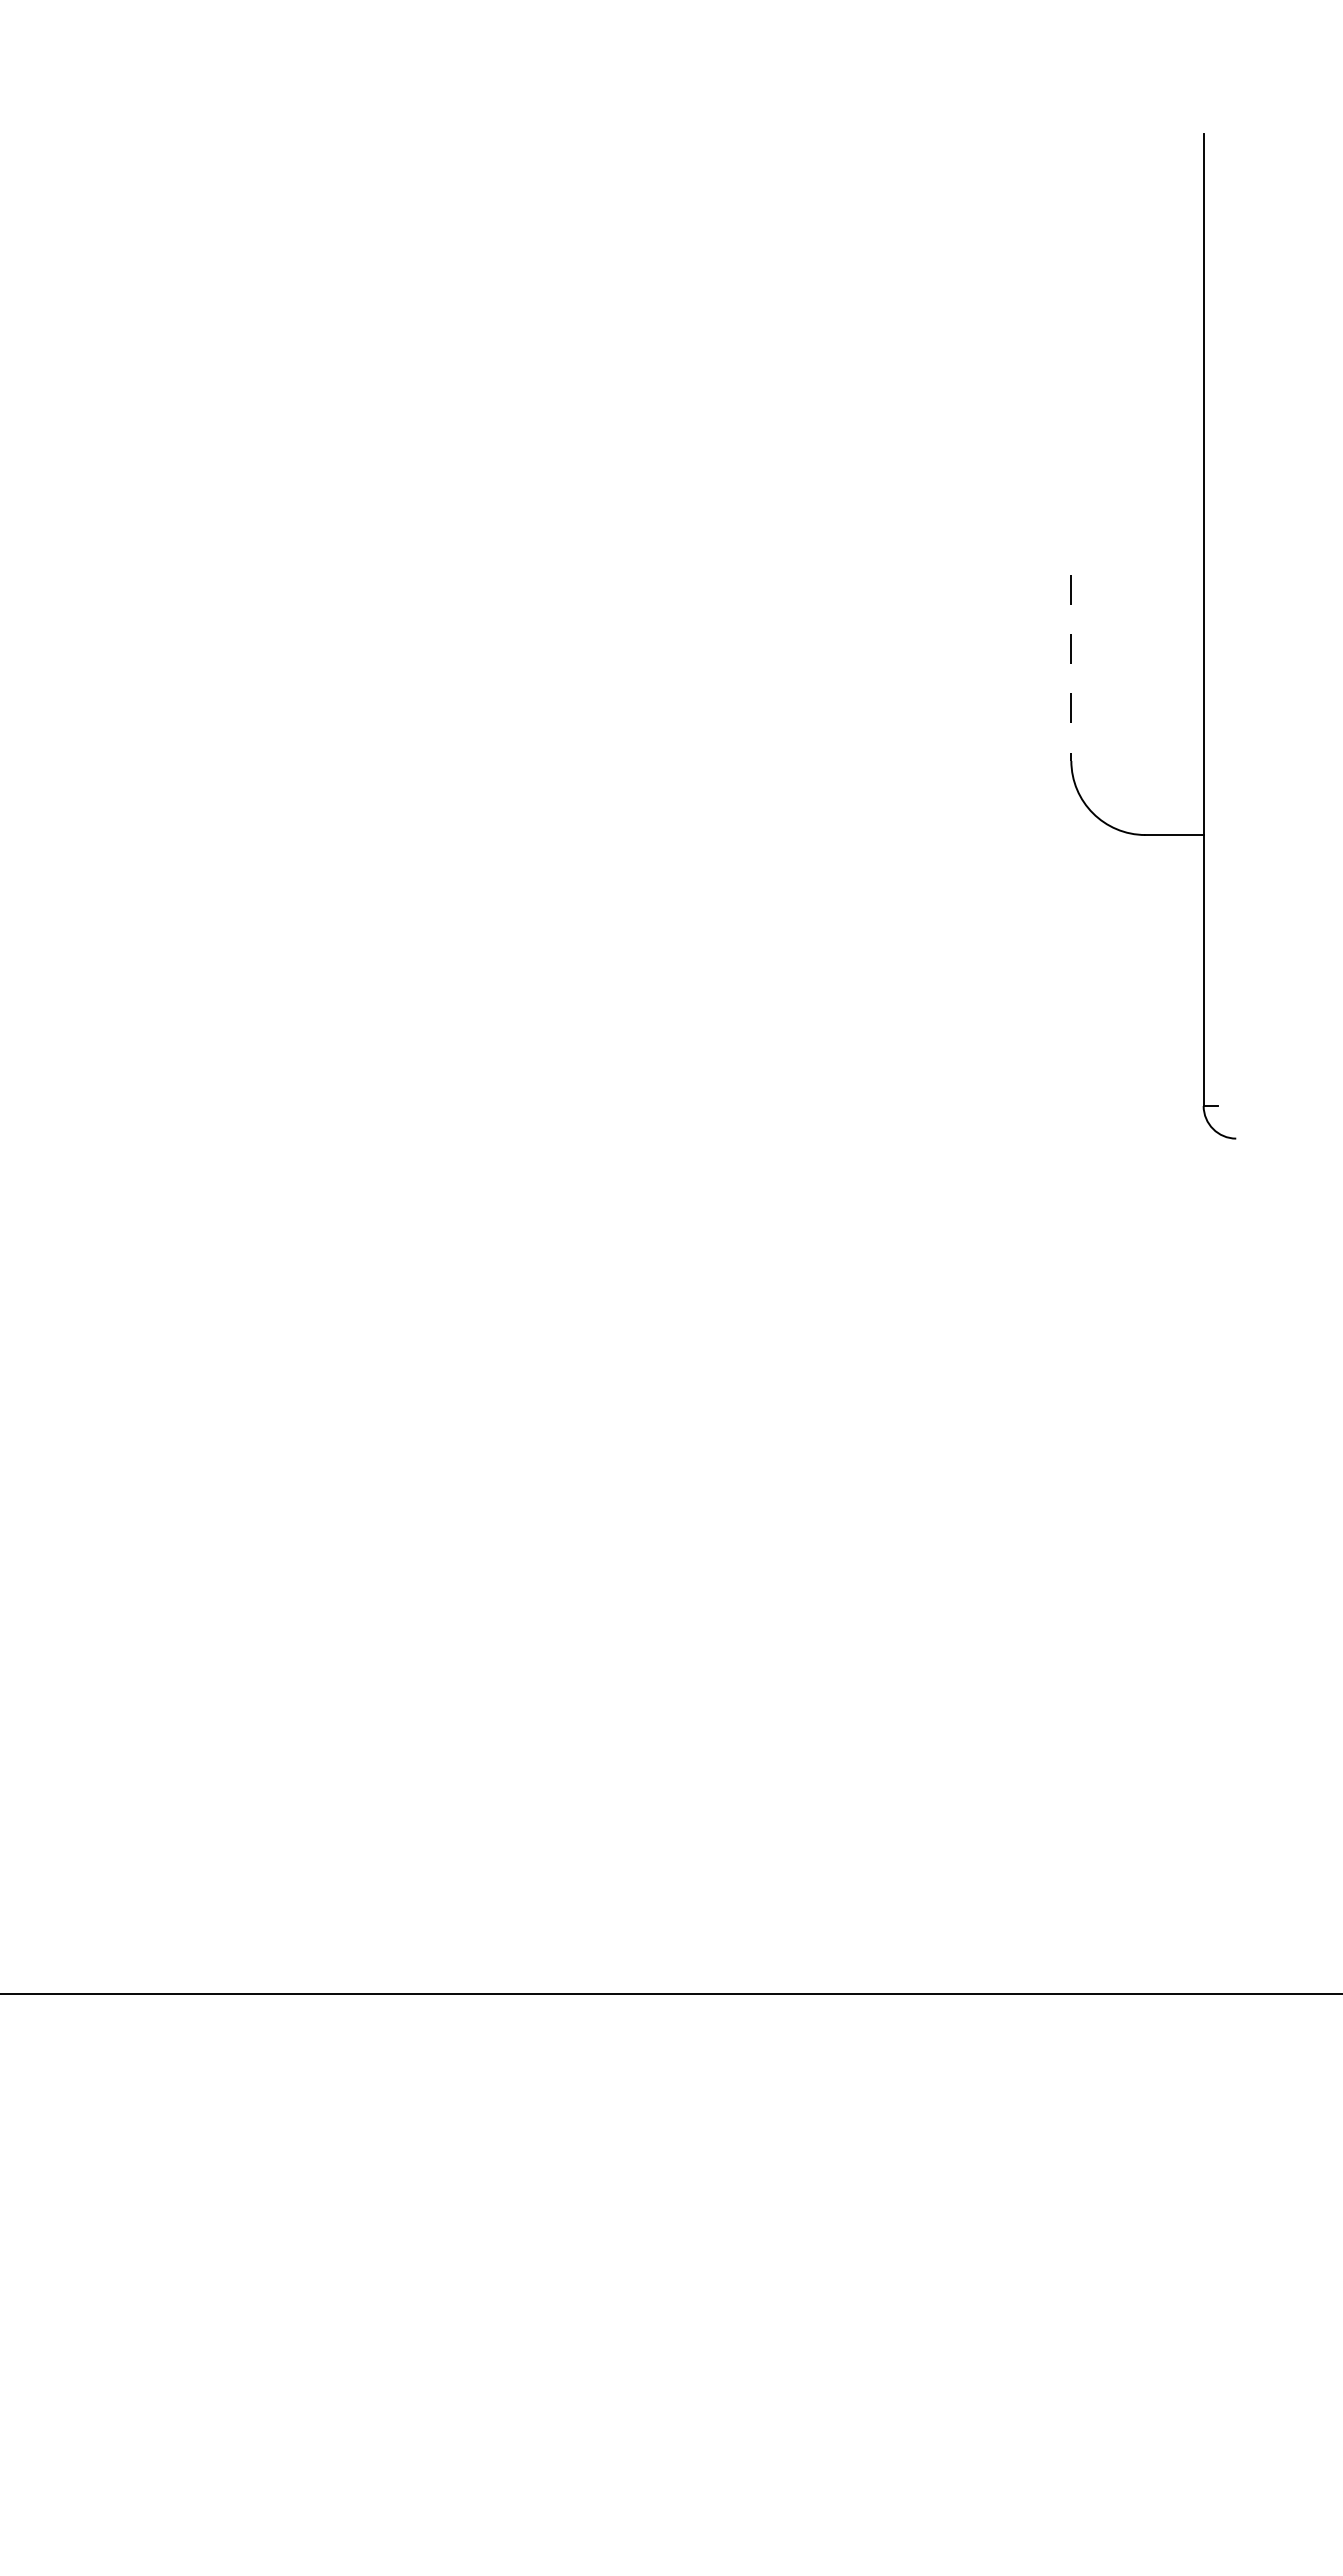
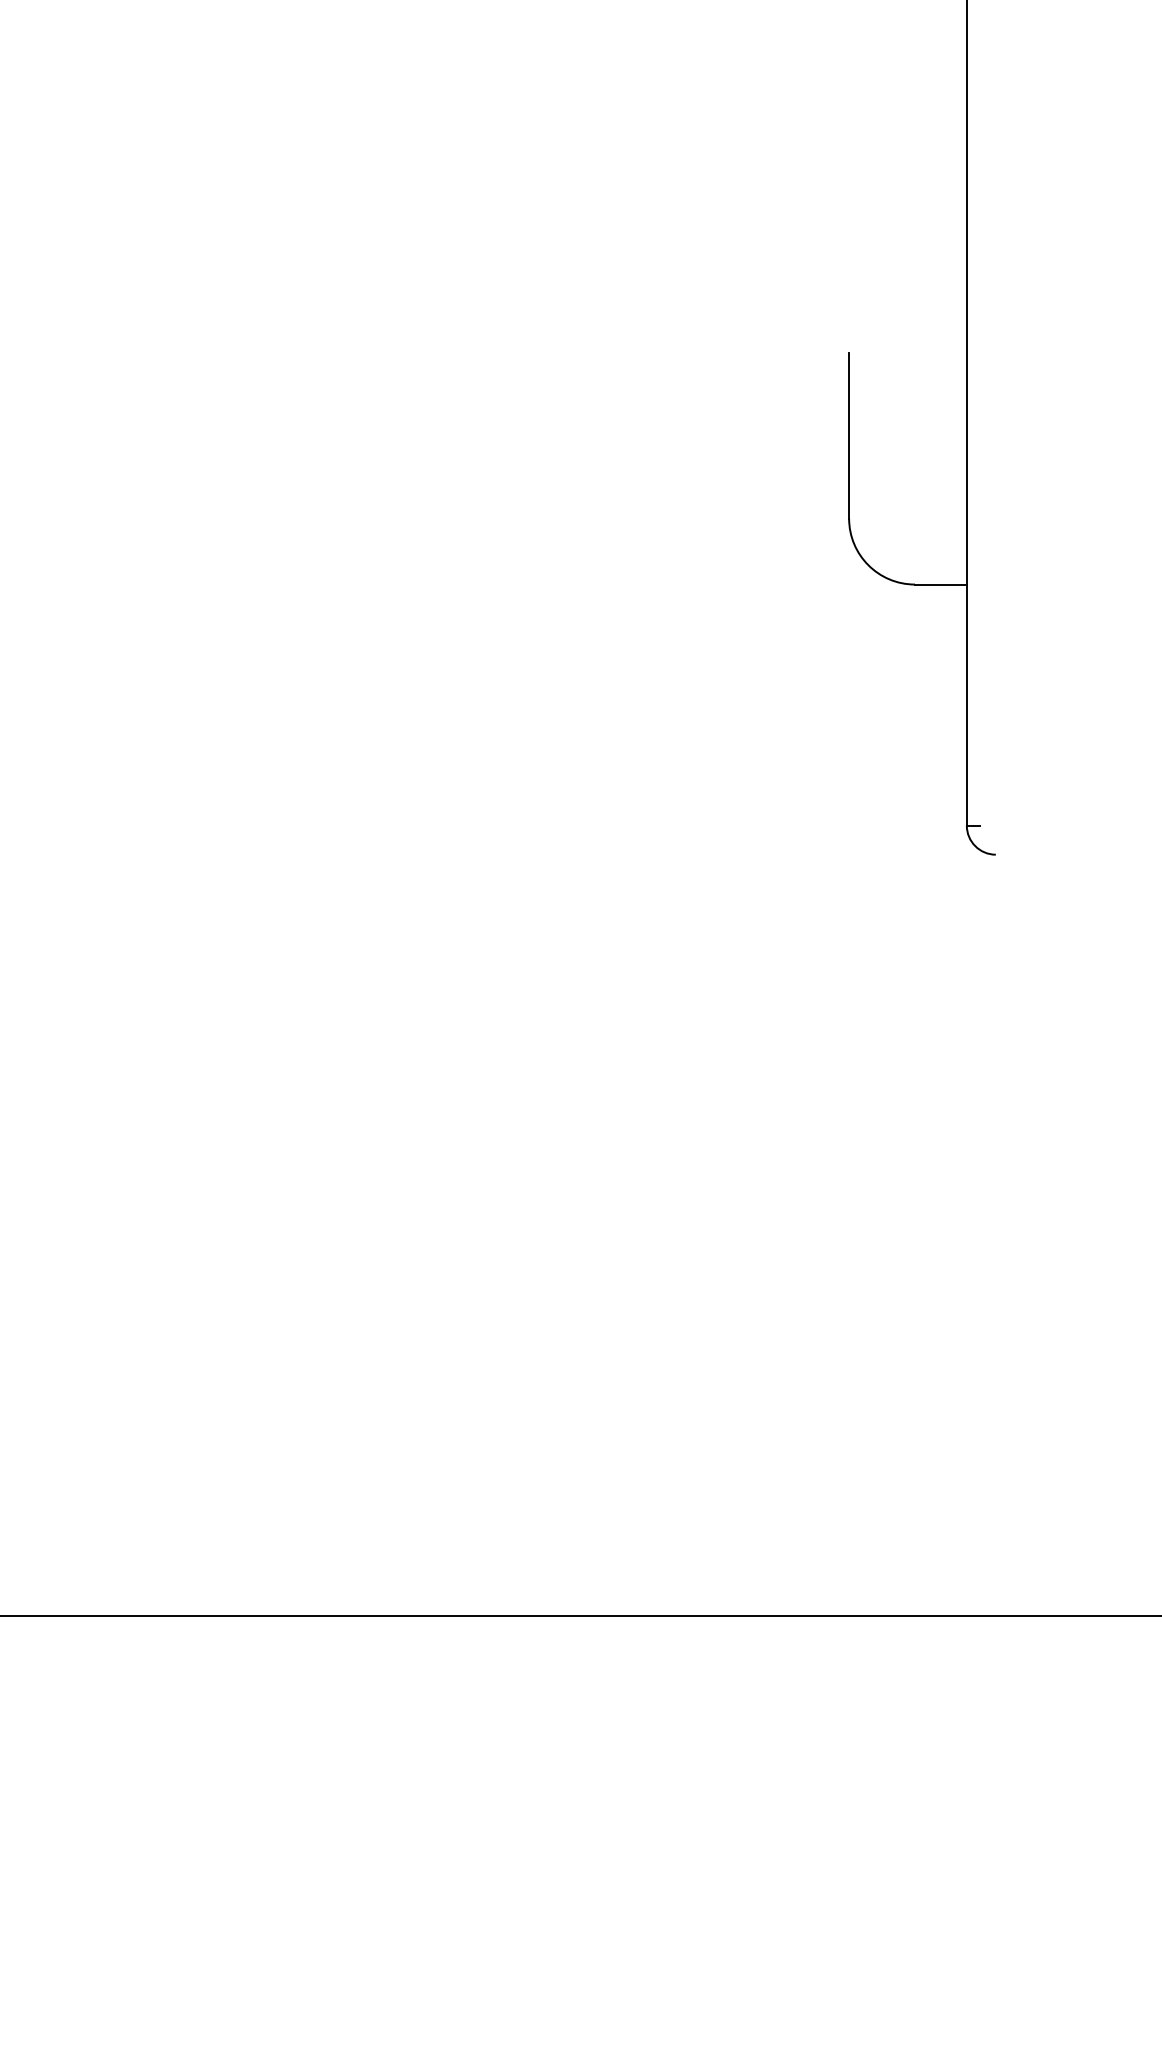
line: (1071, 667) -> (849, 435), dashed -> solid

